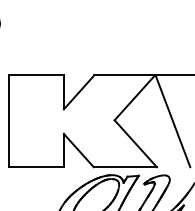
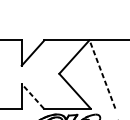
line: (172, 120) -> (102, 73), solid -> dashed
line: (78, 150) -> (32, 96), solid -> dashed

